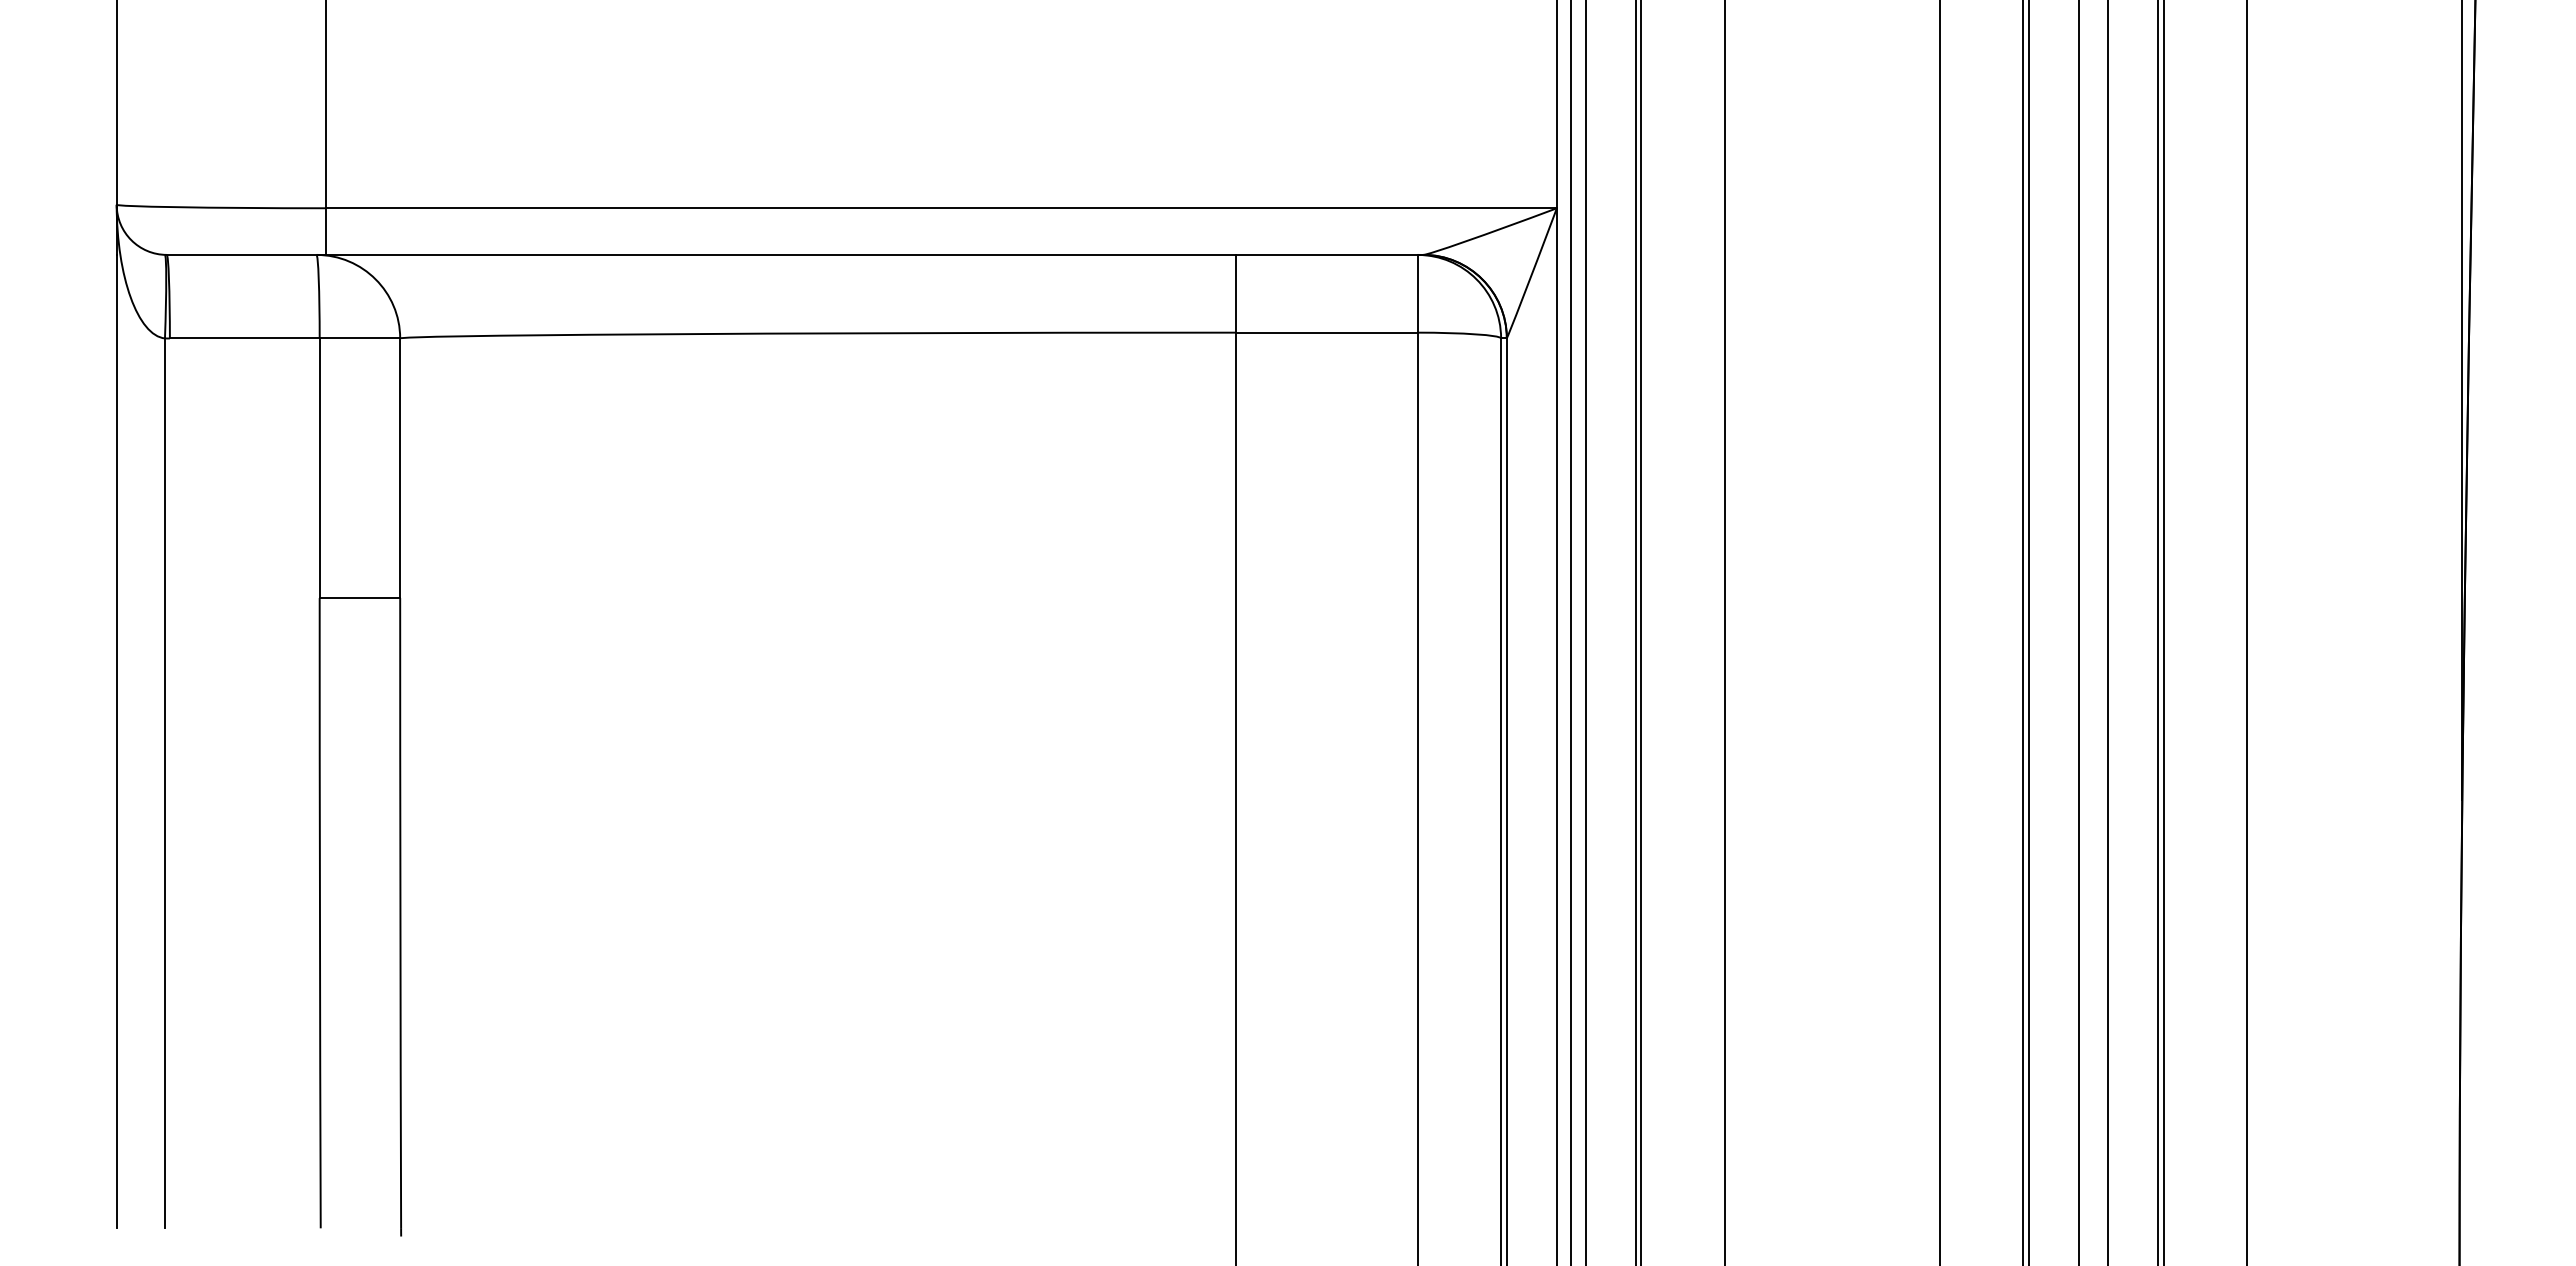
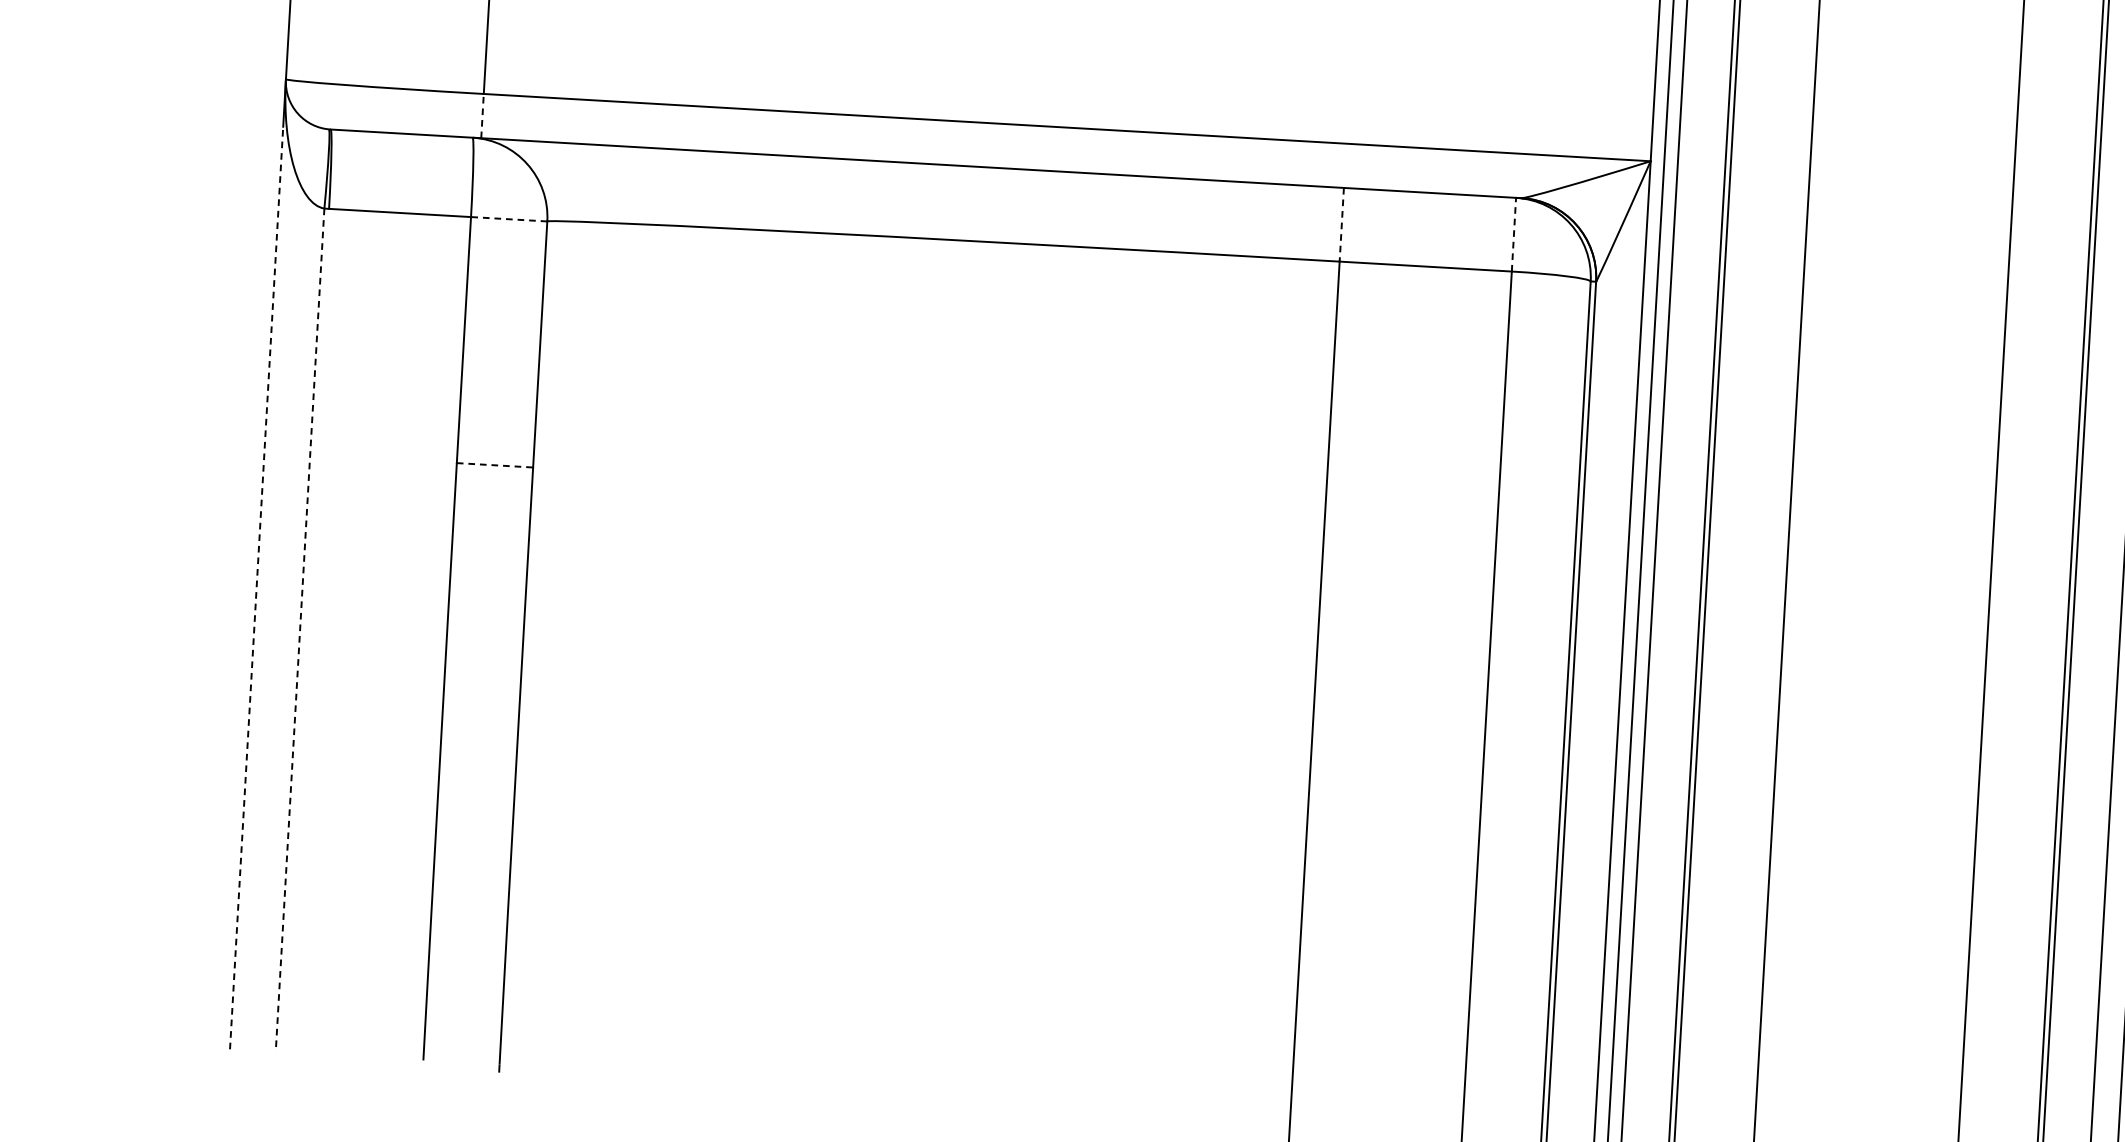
line: (325, 231) -> (482, 115), solid -> dashed
line: (1235, 293) -> (1341, 224), solid -> dashed
line: (1417, 293) -> (1513, 234), solid -> dashed
line: (359, 338) -> (508, 219), solid -> dashed
line: (360, 598) -> (495, 465), solid -> dashed
line: (116, 741) -> (256, 587), solid -> dashed
line: (164, 783) -> (299, 630), solid -> dashed

